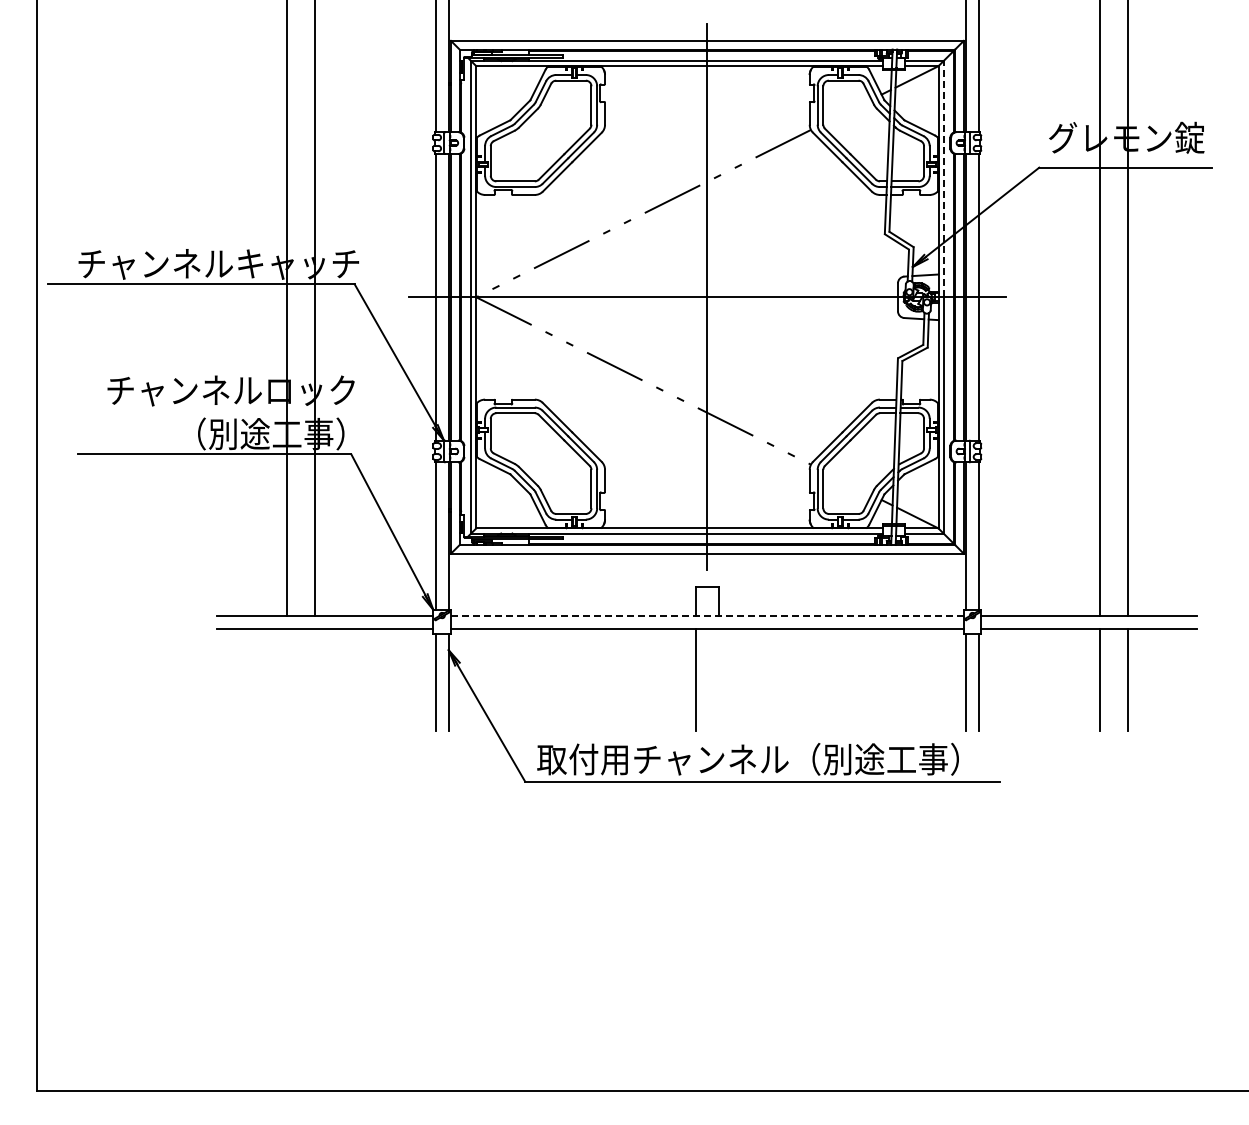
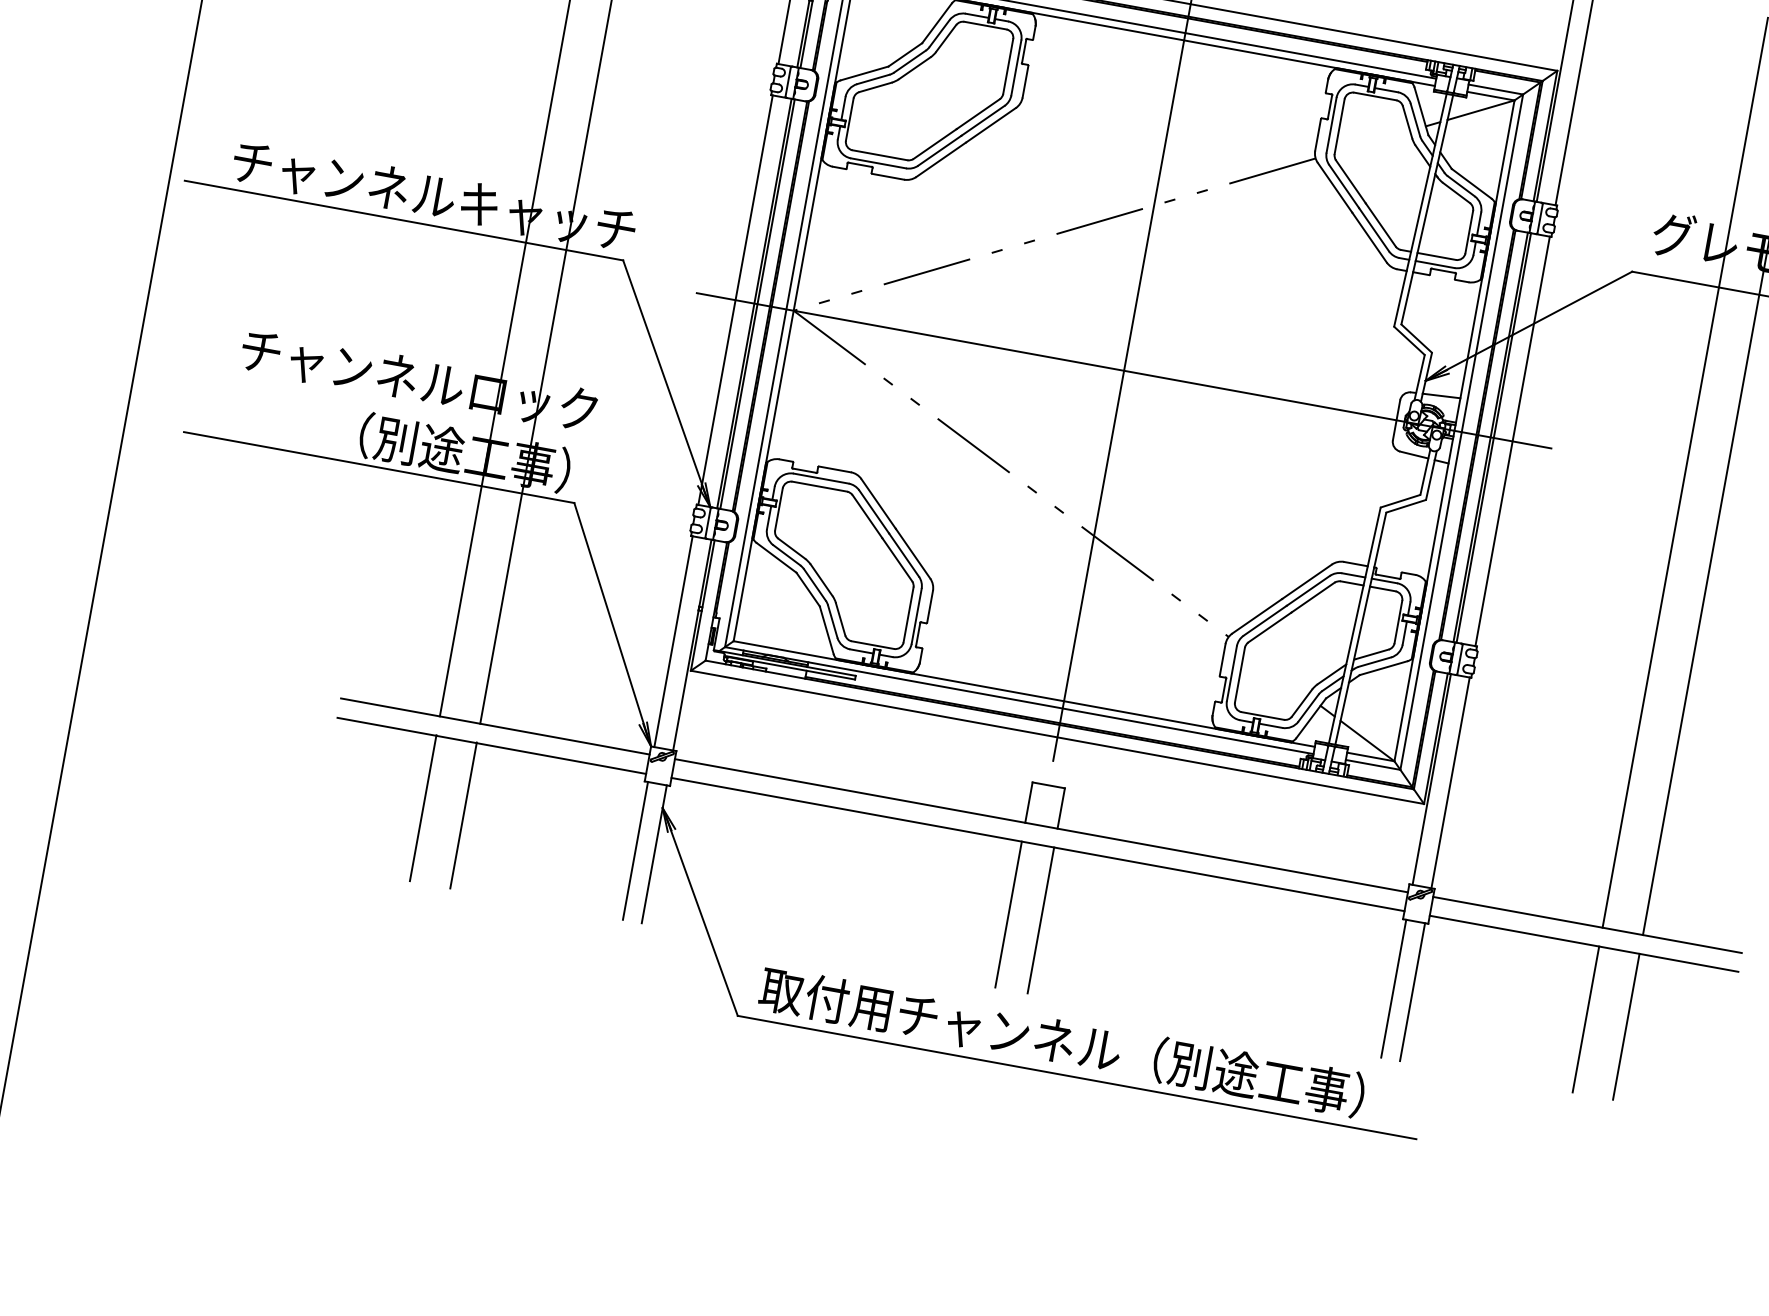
line: (943, 178) -> (1492, 262), dashed -> solid
line: (707, 615) -> (1041, 825), dashed -> solid
line: (286, 679) -> (423, 807), added
line: (314, 679) -> (463, 815), added
line: (718, 679) -> (1040, 920), added

